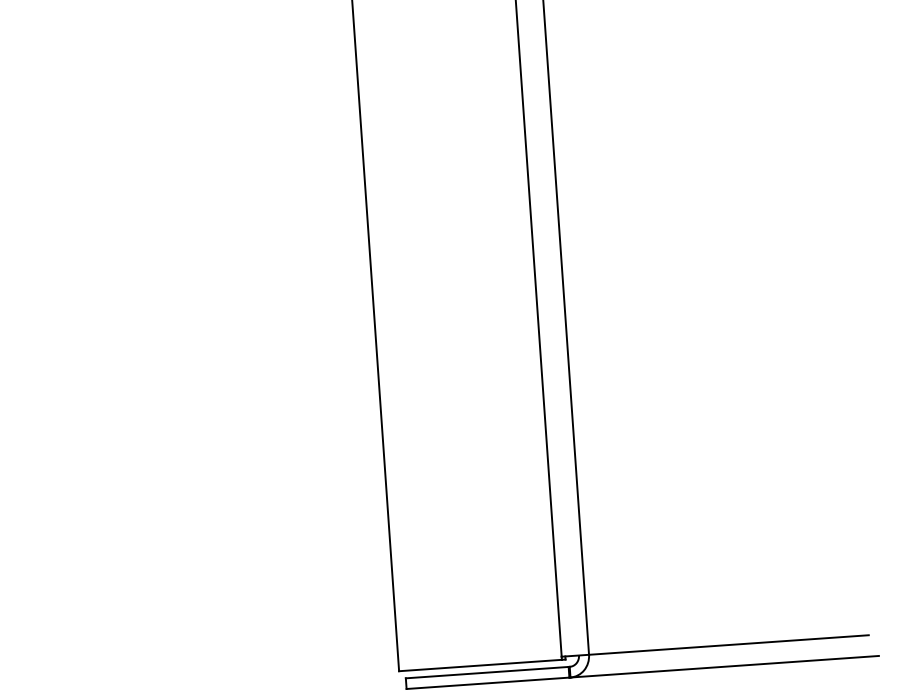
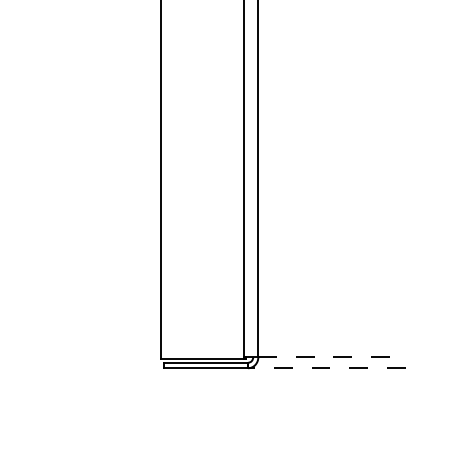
line: (730, 645) -> (330, 357), solid -> dashed
line: (724, 667) -> (326, 368), solid -> dashed

